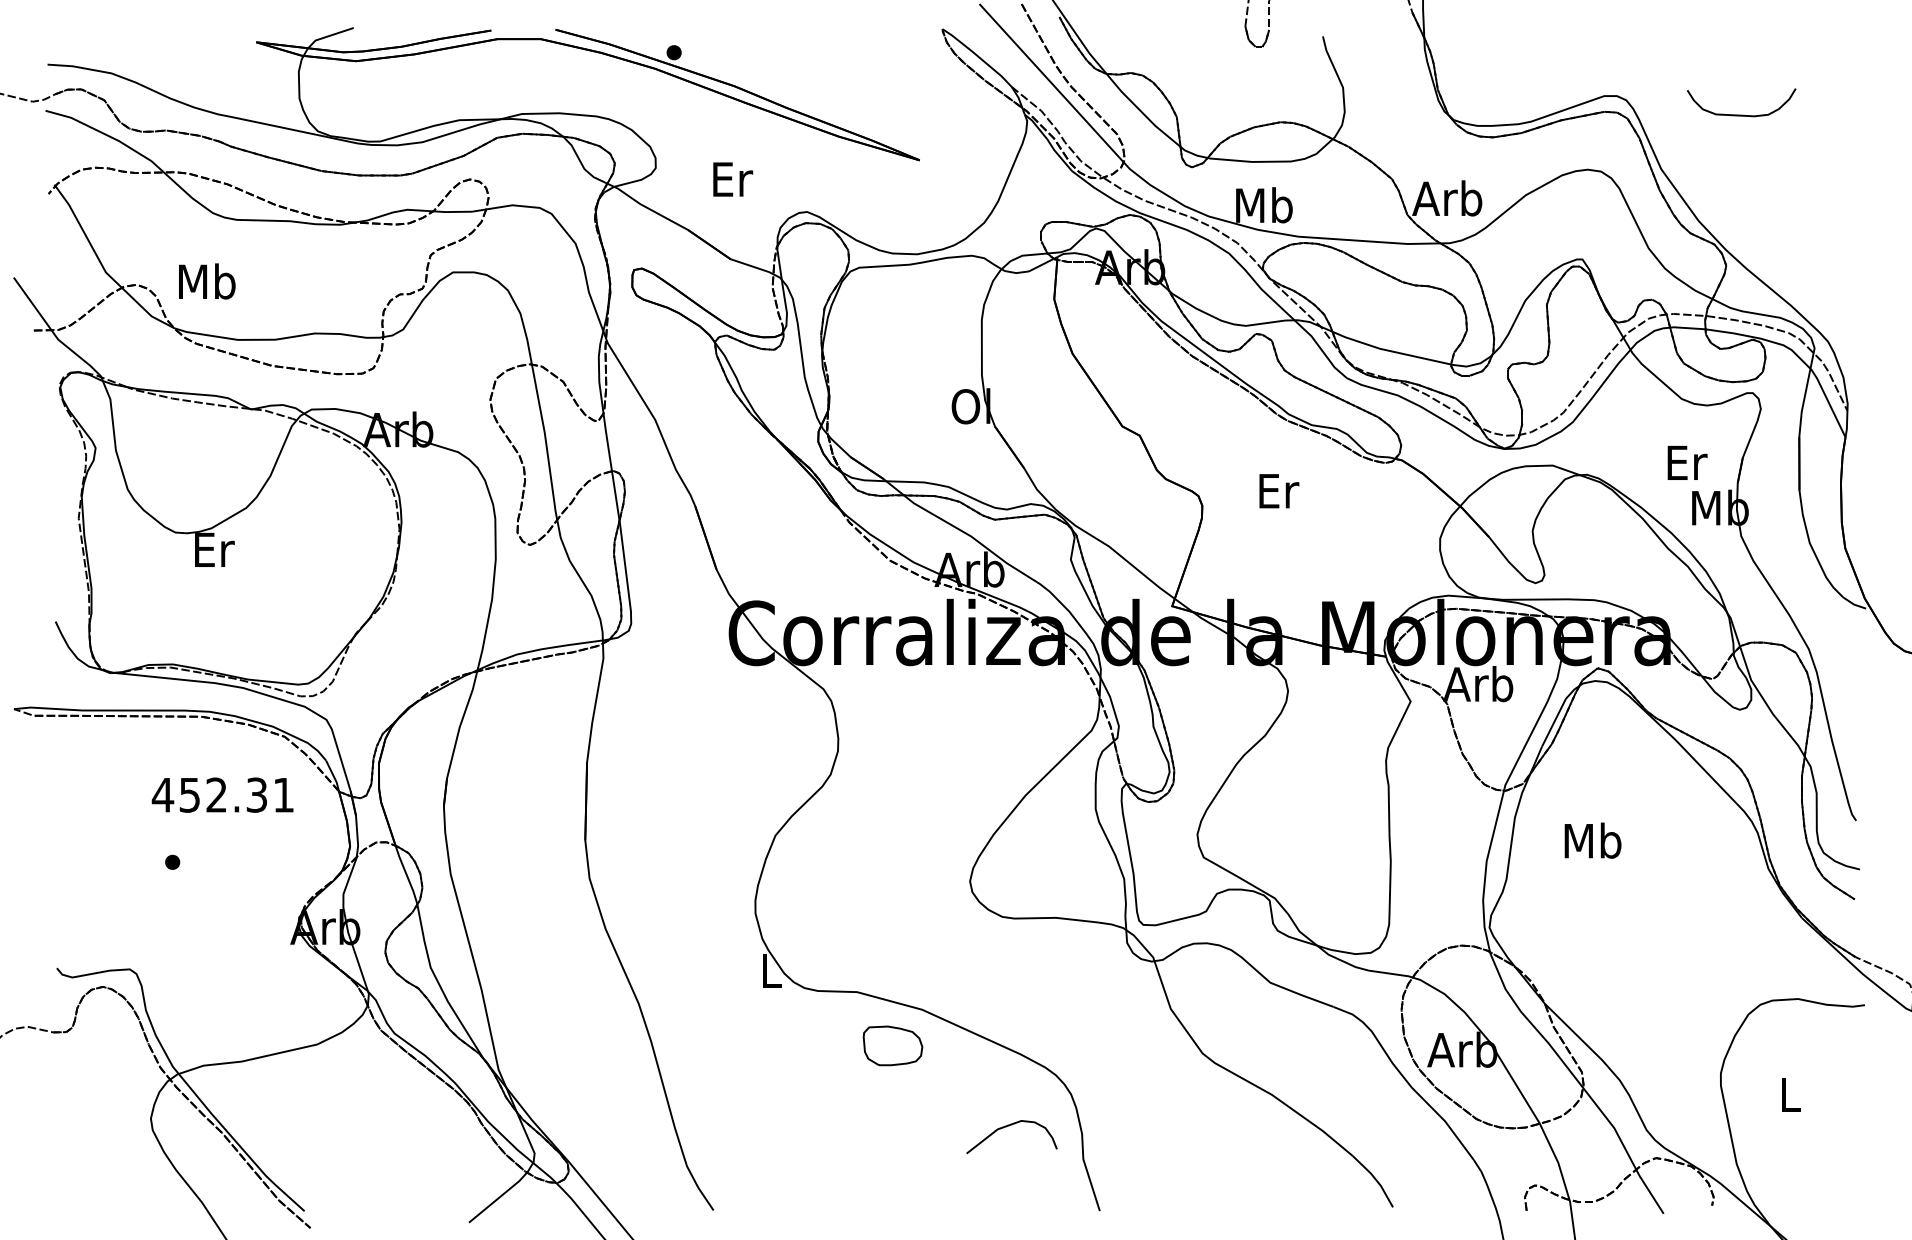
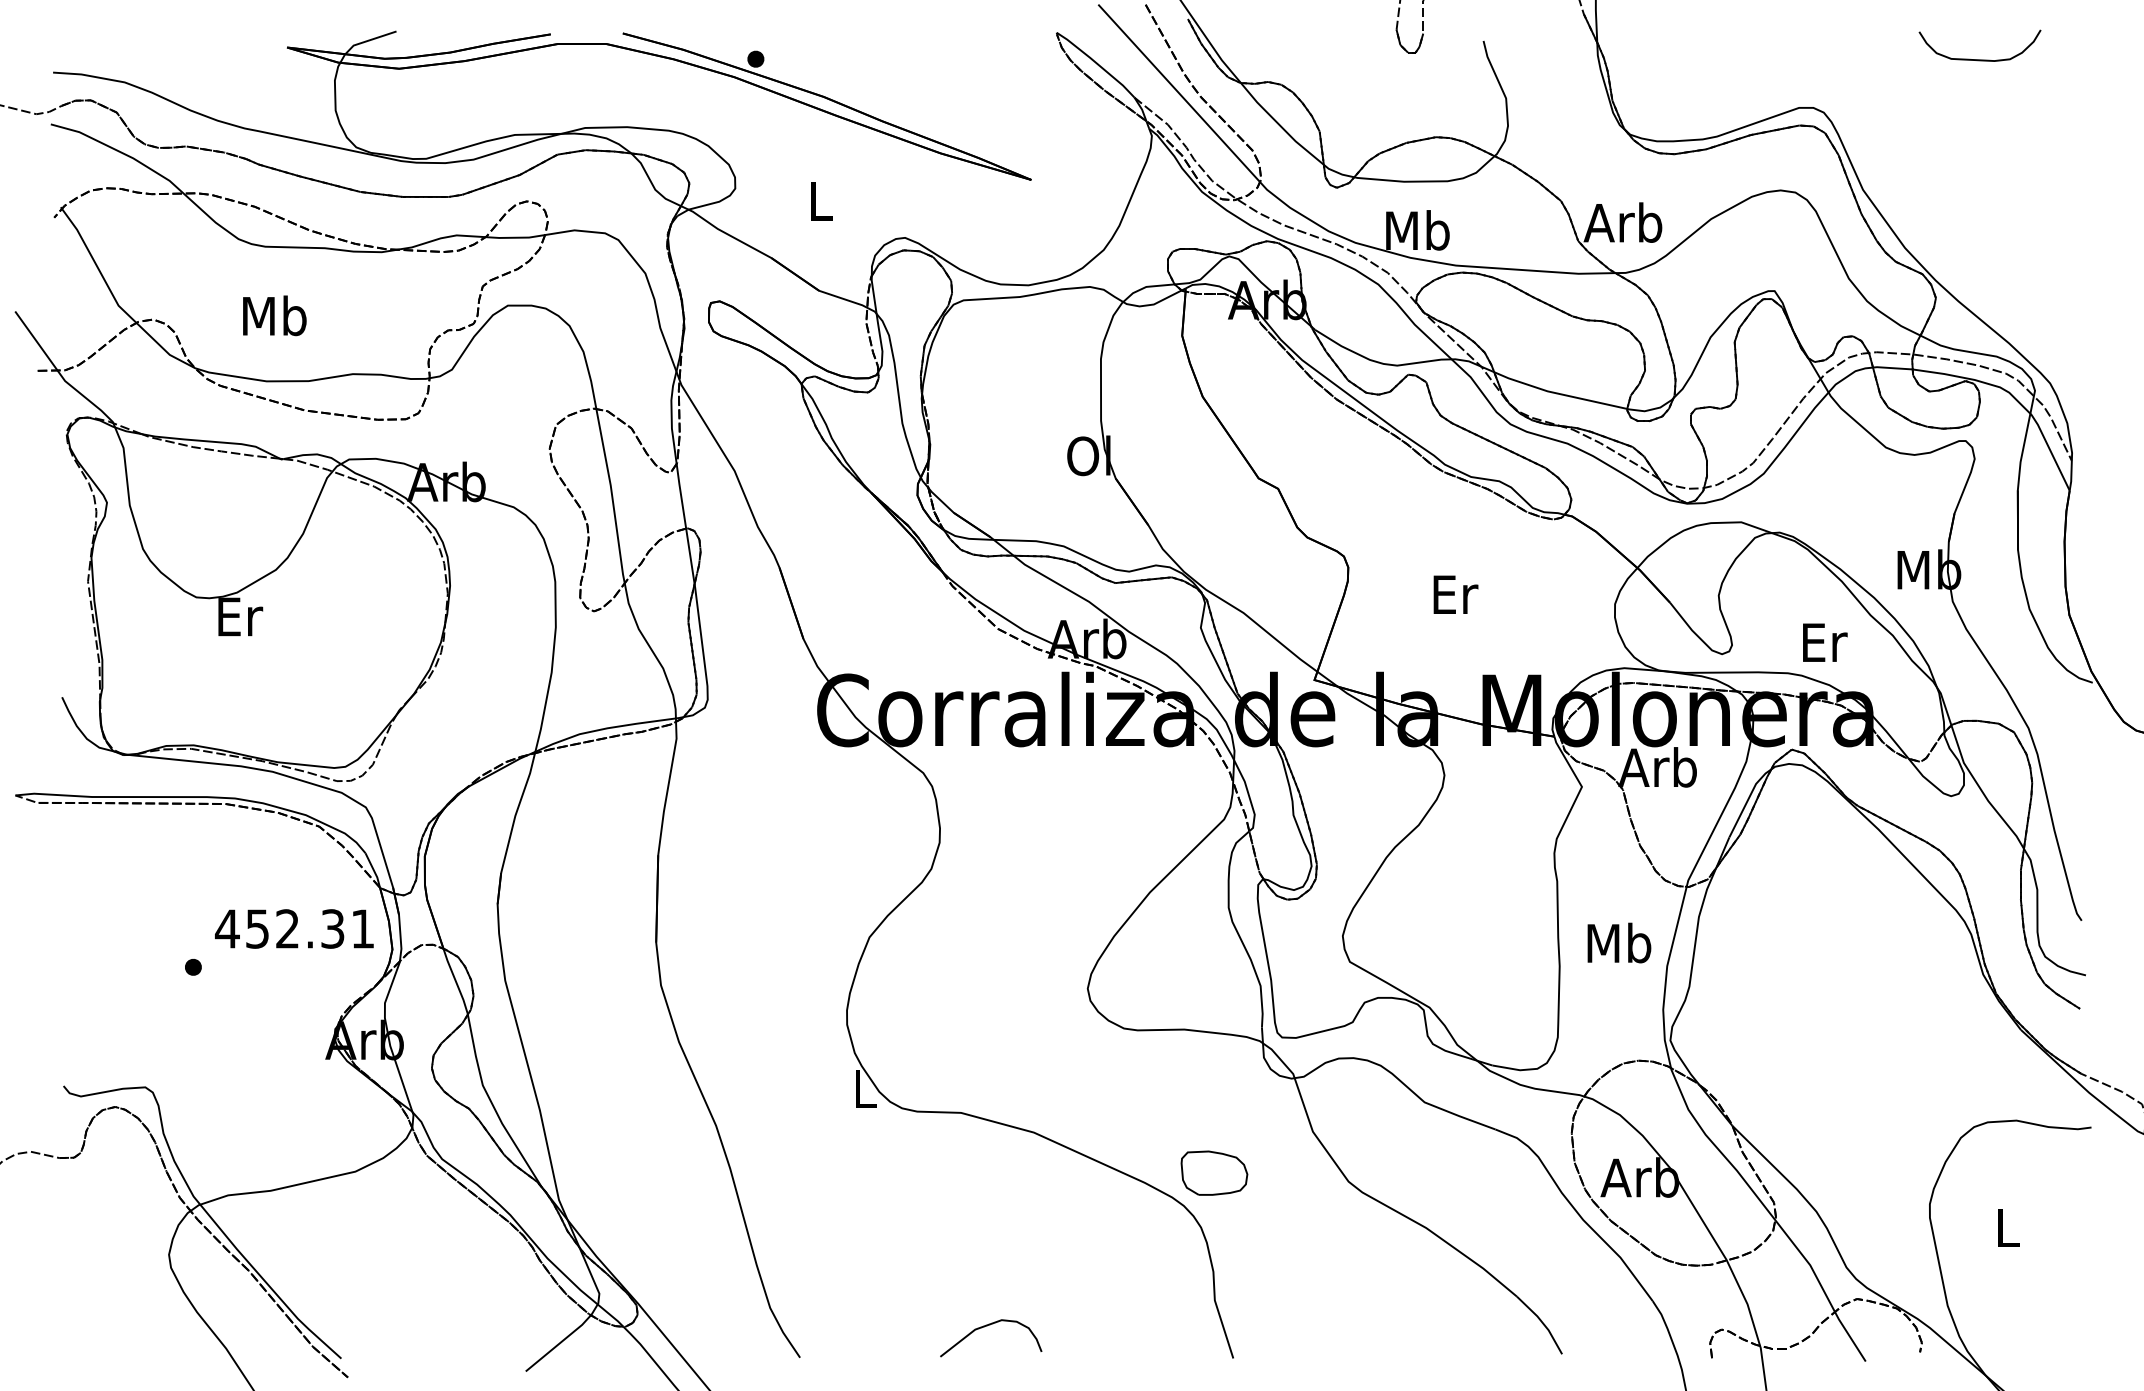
curve: (1741, 114) -> (1979, 58), moved
text: (733, 179) -> (822, 201), Er -> L
text: (207, 281) -> (275, 315), moved
text: (1687, 462) -> (1825, 642), moved
text: (1279, 491) -> (1456, 595), moved
text: (222, 794) -> (294, 928), moved
text: (1592, 840) -> (1618, 942), moved
part: (892, 1045) -> (1213, 1172), moved
curve: (1009, 1126) -> (988, 1326), moved

